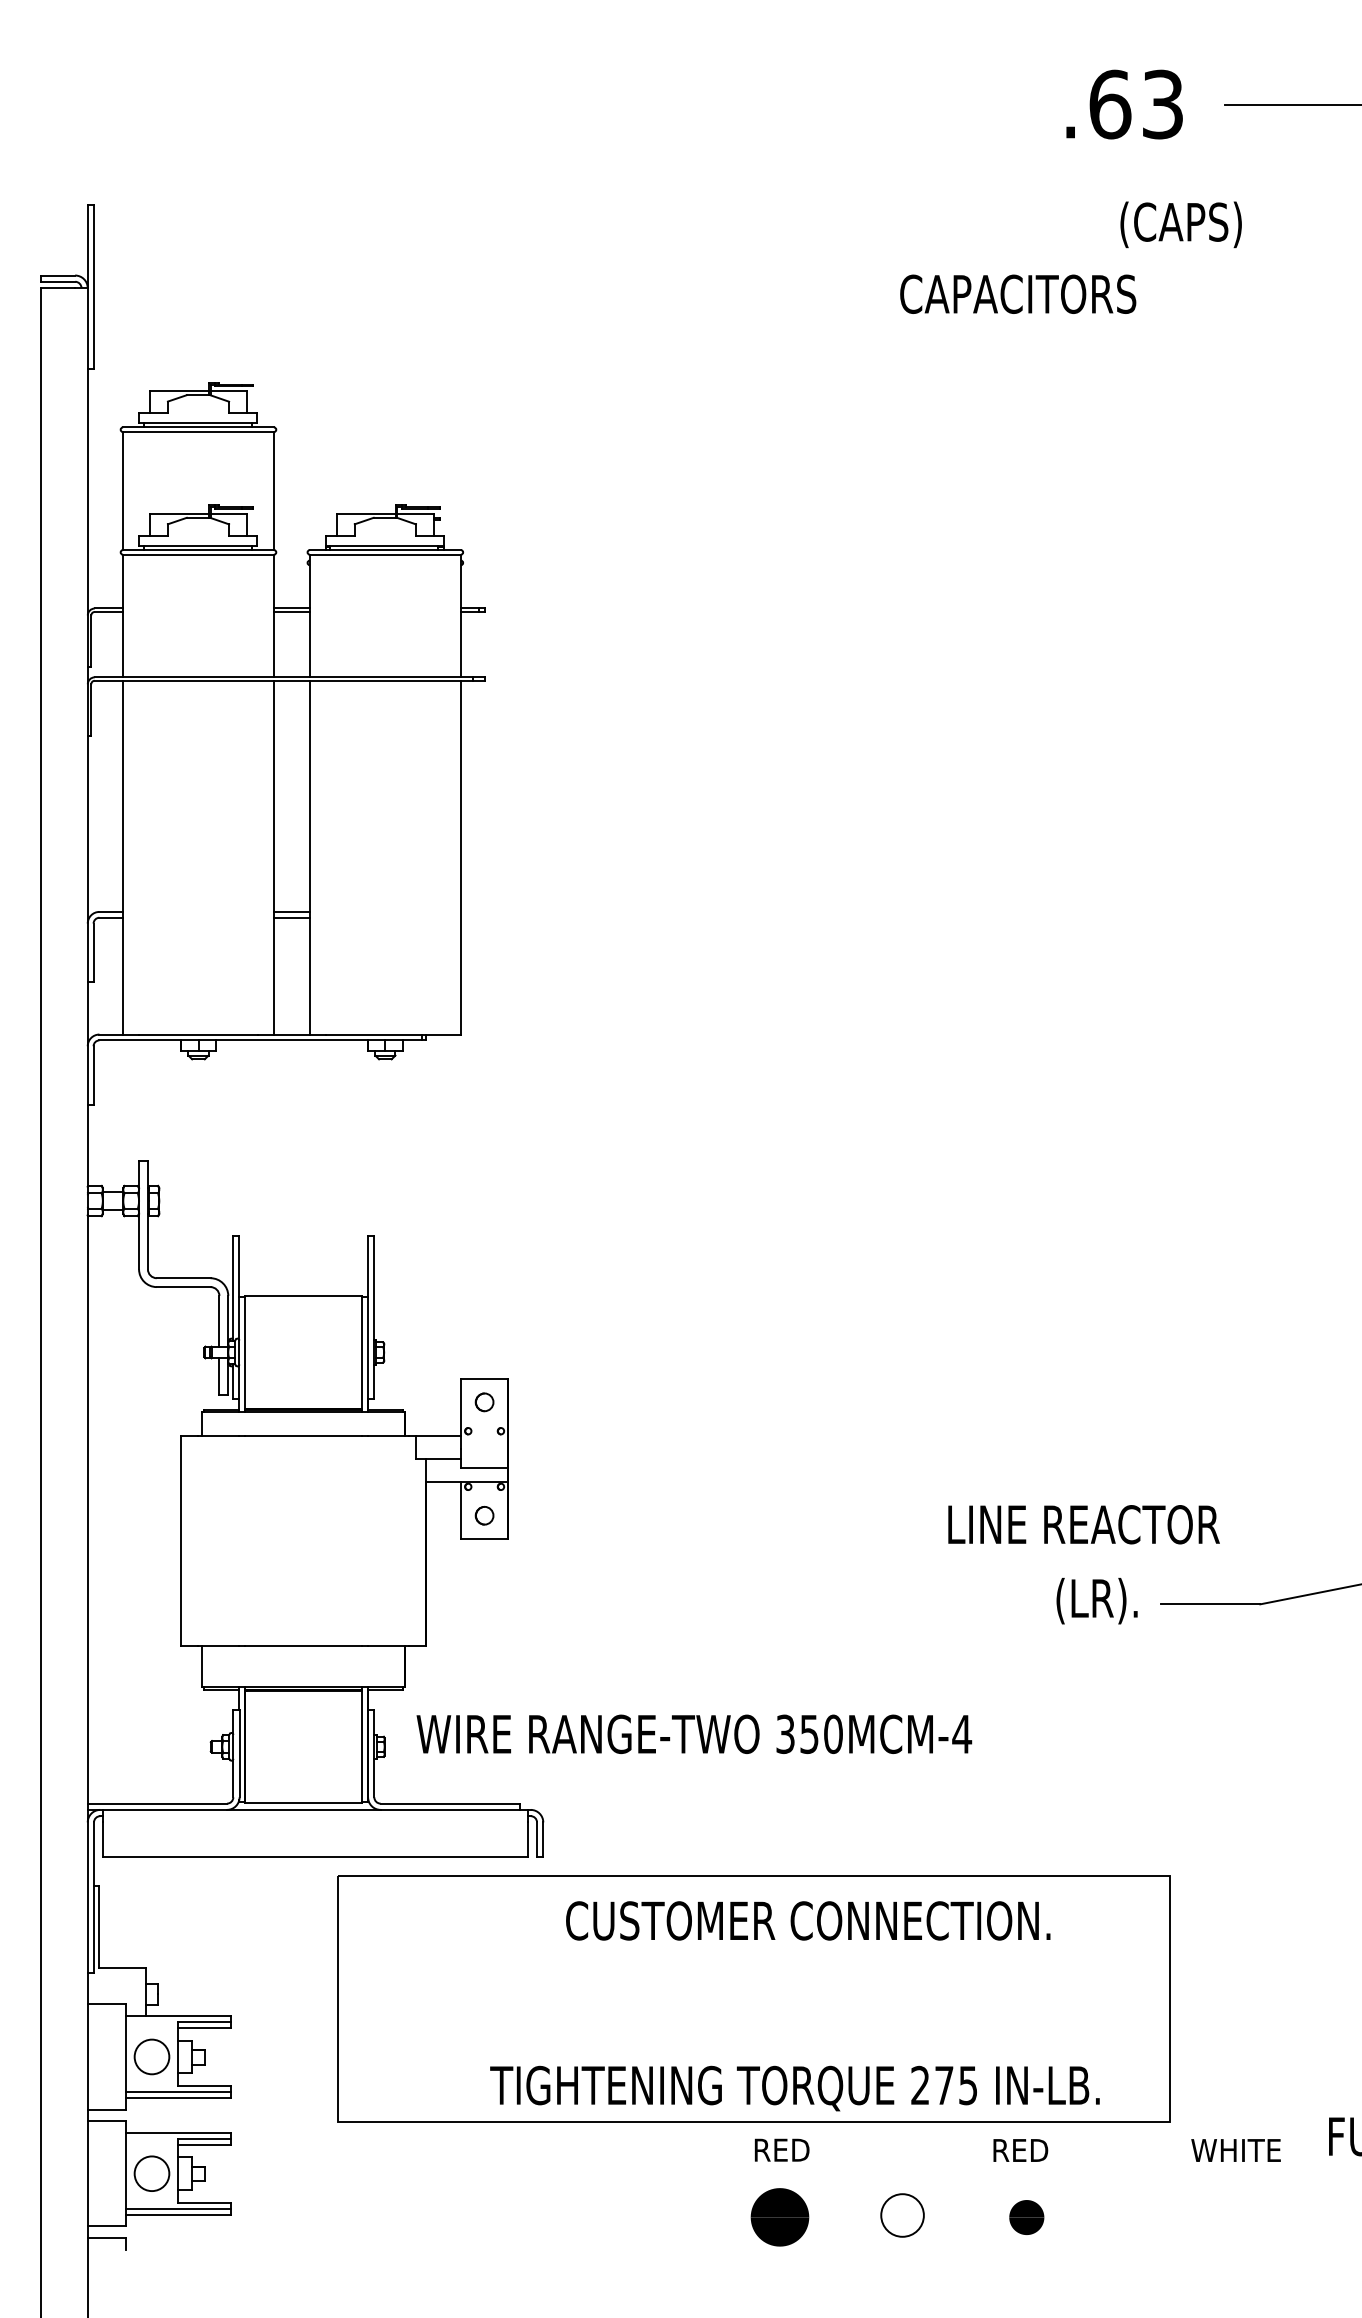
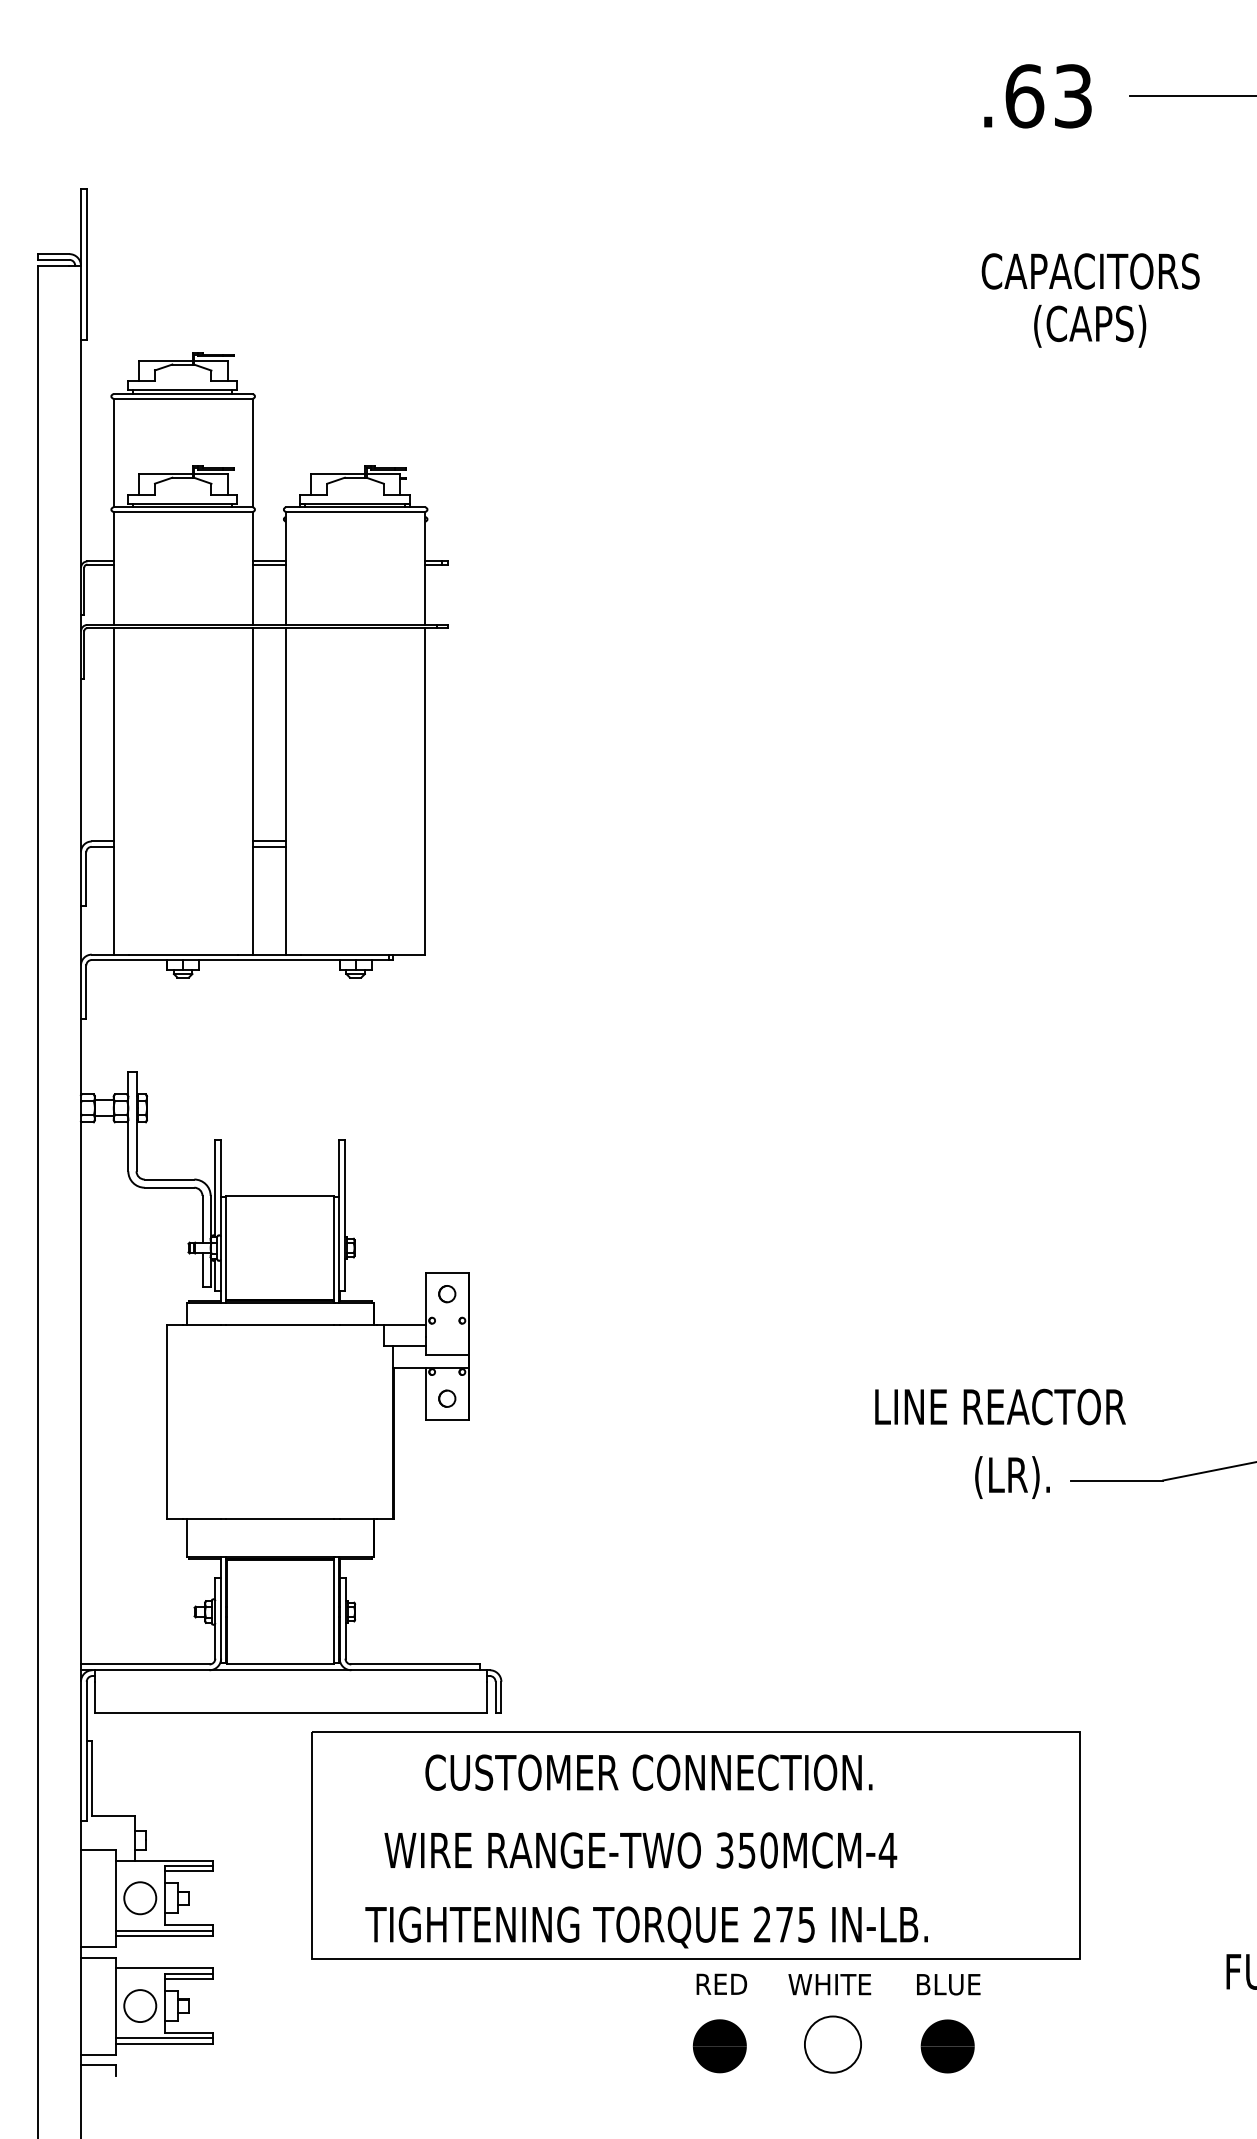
text: (1181, 223) -> (1090, 325), moved
text: (1017, 294) -> (1090, 271), moved
text: (694, 1734) -> (640, 1850), moved
text: (807, 1920) -> (648, 1772), moved
text: (794, 2088) -> (646, 1927), moved
text: (1028, 2150) -> (949, 1984), RED -> BLUE
text: (1235, 2150) -> (829, 1984), moved
circle: (902, 2215) -> (832, 2044), size x1.43
part: (1026, 2217) -> (947, 2046), size x1.67

